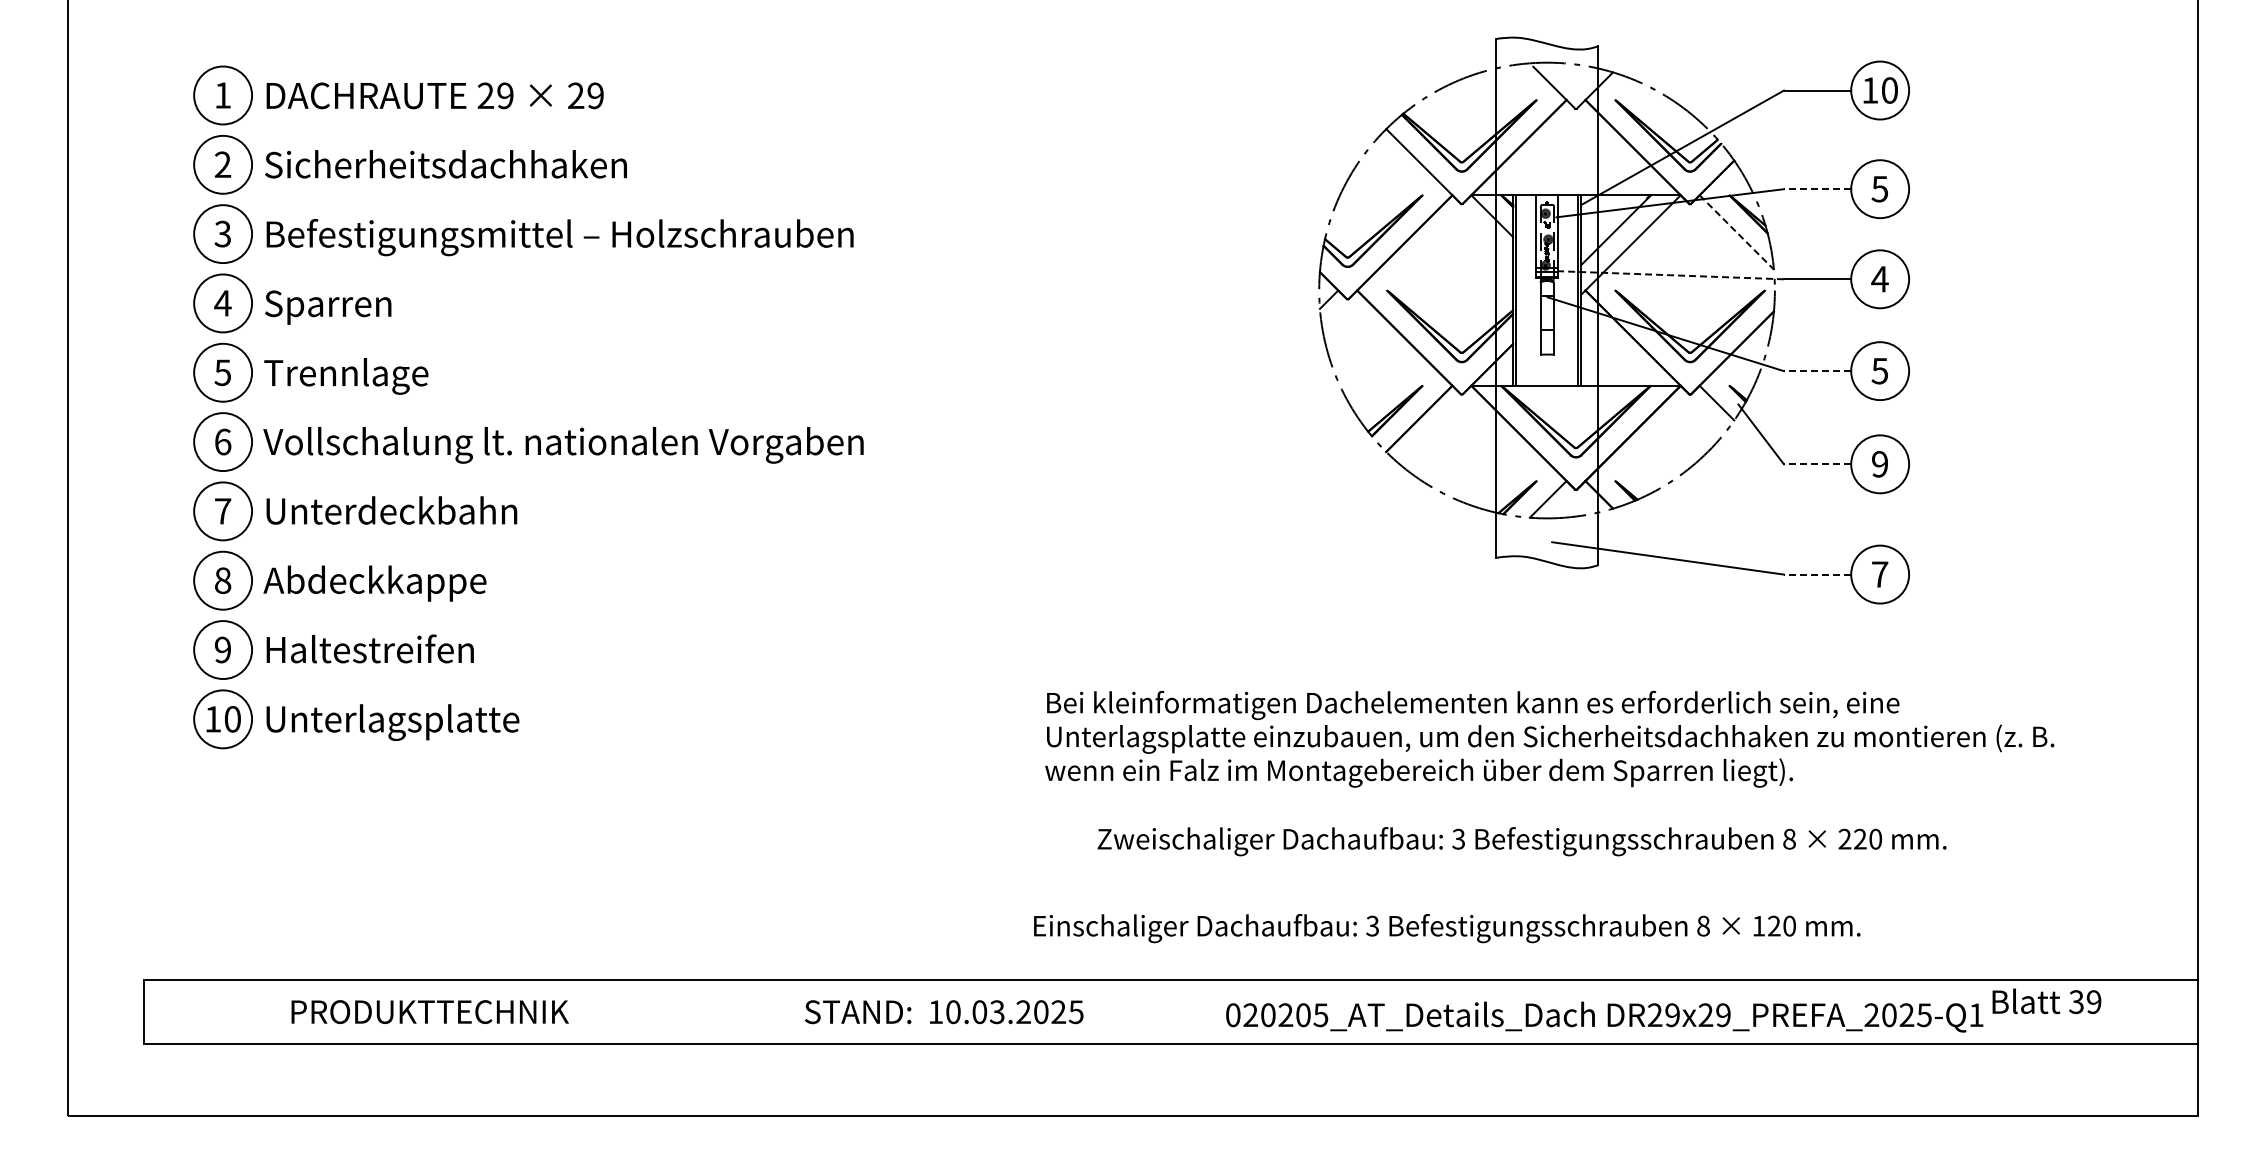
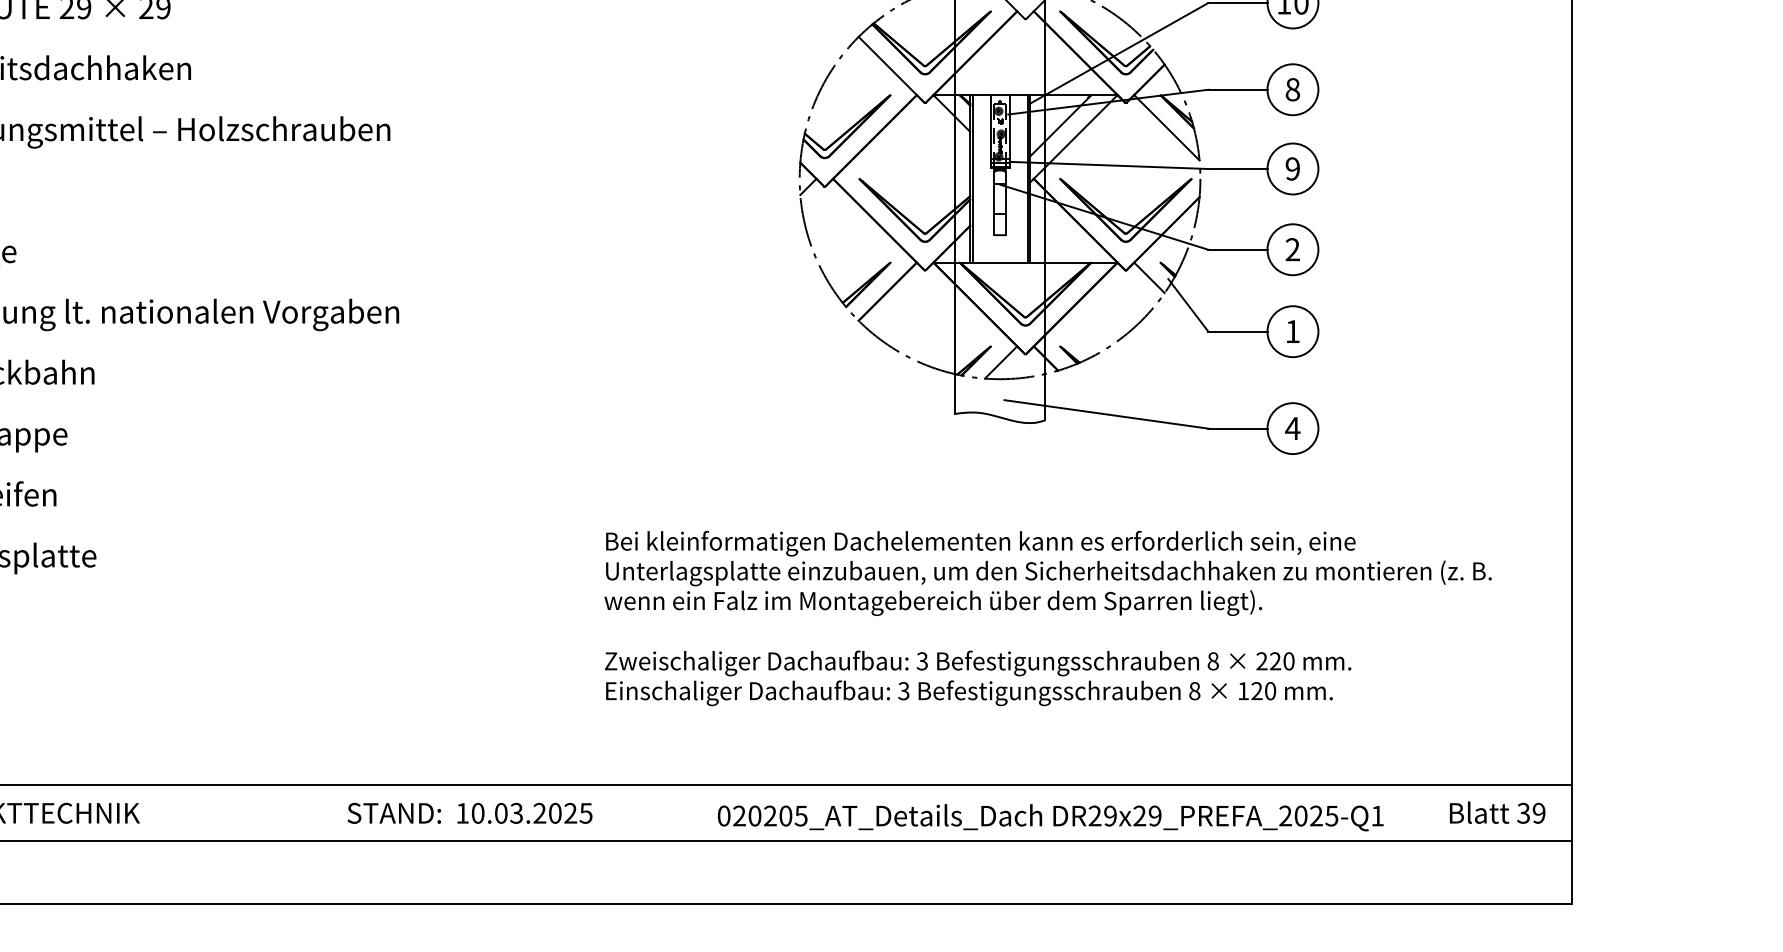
text: (1879, 188) -> (1292, 89), 5 -> 8
line: (1817, 189) -> (1237, 90), dashed -> solid
line: (1736, 232) -> (1166, 127), dashed -> solid
line: (1670, 275) -> (1108, 165), dashed -> solid
text: (1879, 279) -> (1292, 169), 4 -> 9
text: (1879, 370) -> (1292, 249), 5 -> 2
line: (1817, 371) -> (1237, 250), dashed -> solid
line: (1817, 464) -> (1237, 331), dashed -> solid
text: (1879, 464) -> (1292, 331), 9 -> 1
line: (1817, 574) -> (1237, 428), dashed -> solid
text: (1879, 574) -> (1292, 428), 7 -> 4
text: (1549, 738) -> (1047, 572), moved
text: (1447, 928) -> (969, 693), moved
text: (2046, 1001) -> (1497, 812), moved

